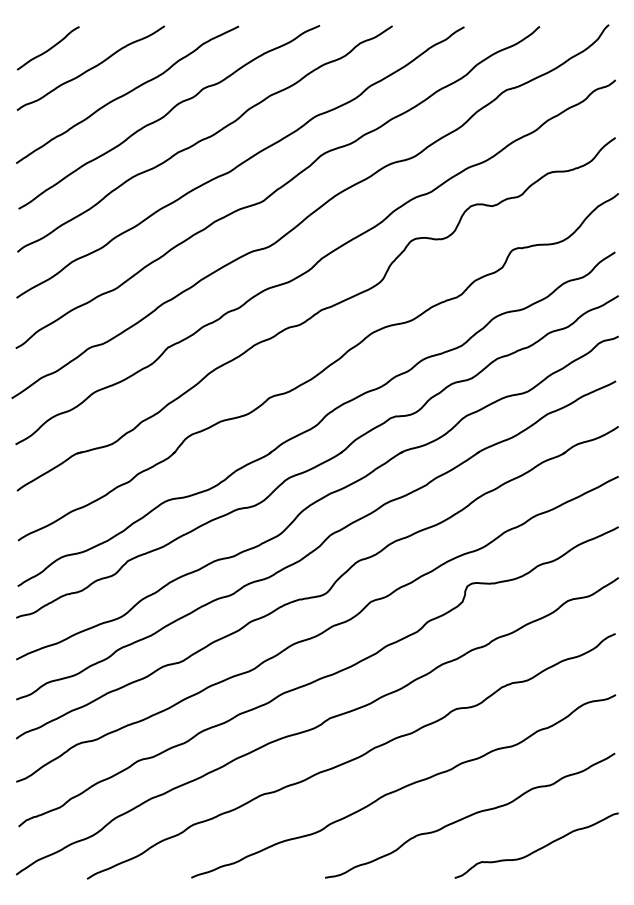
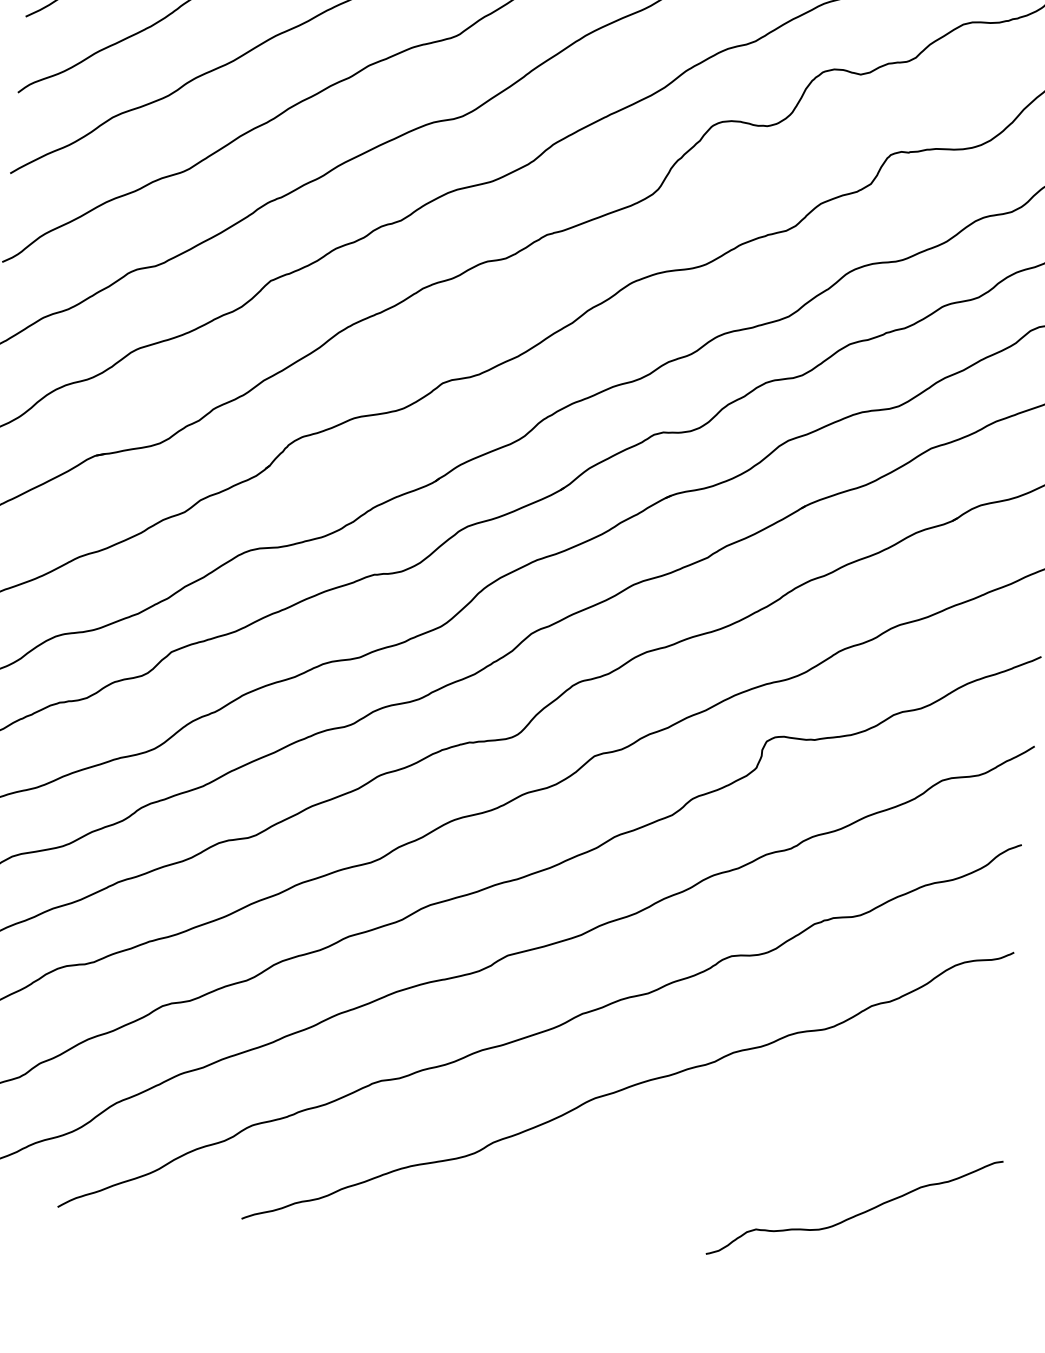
curve: (470, 815) -> (741, 1145), removed

